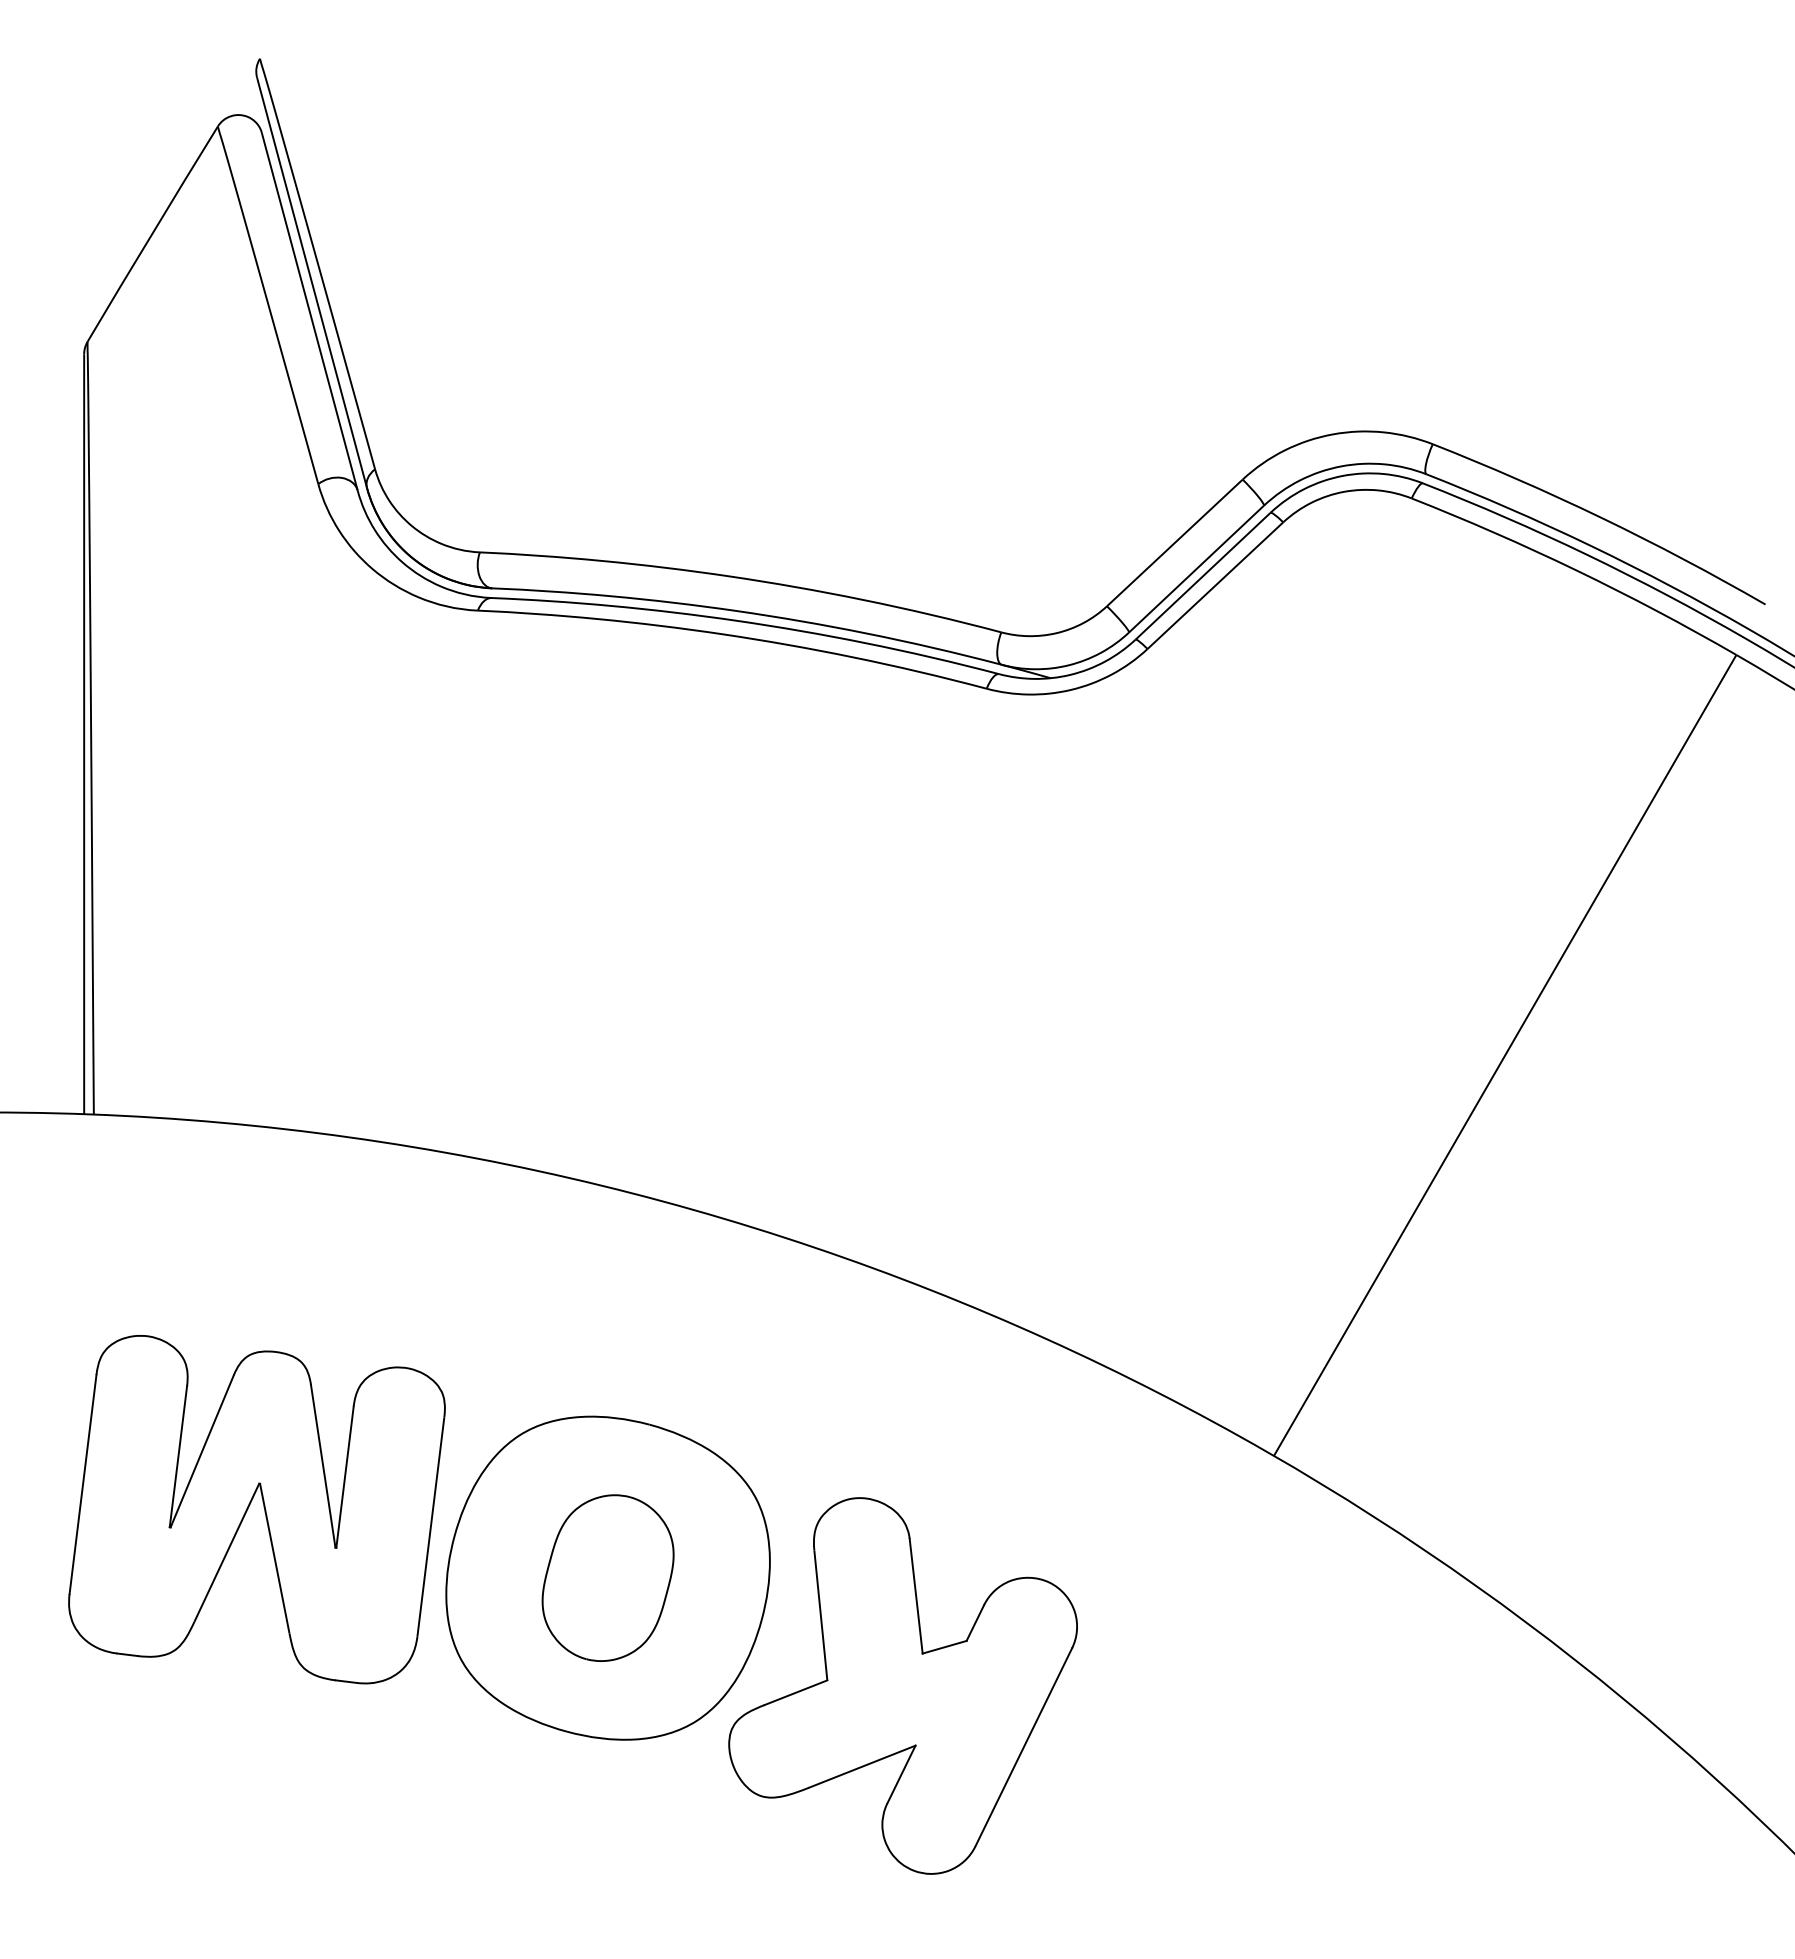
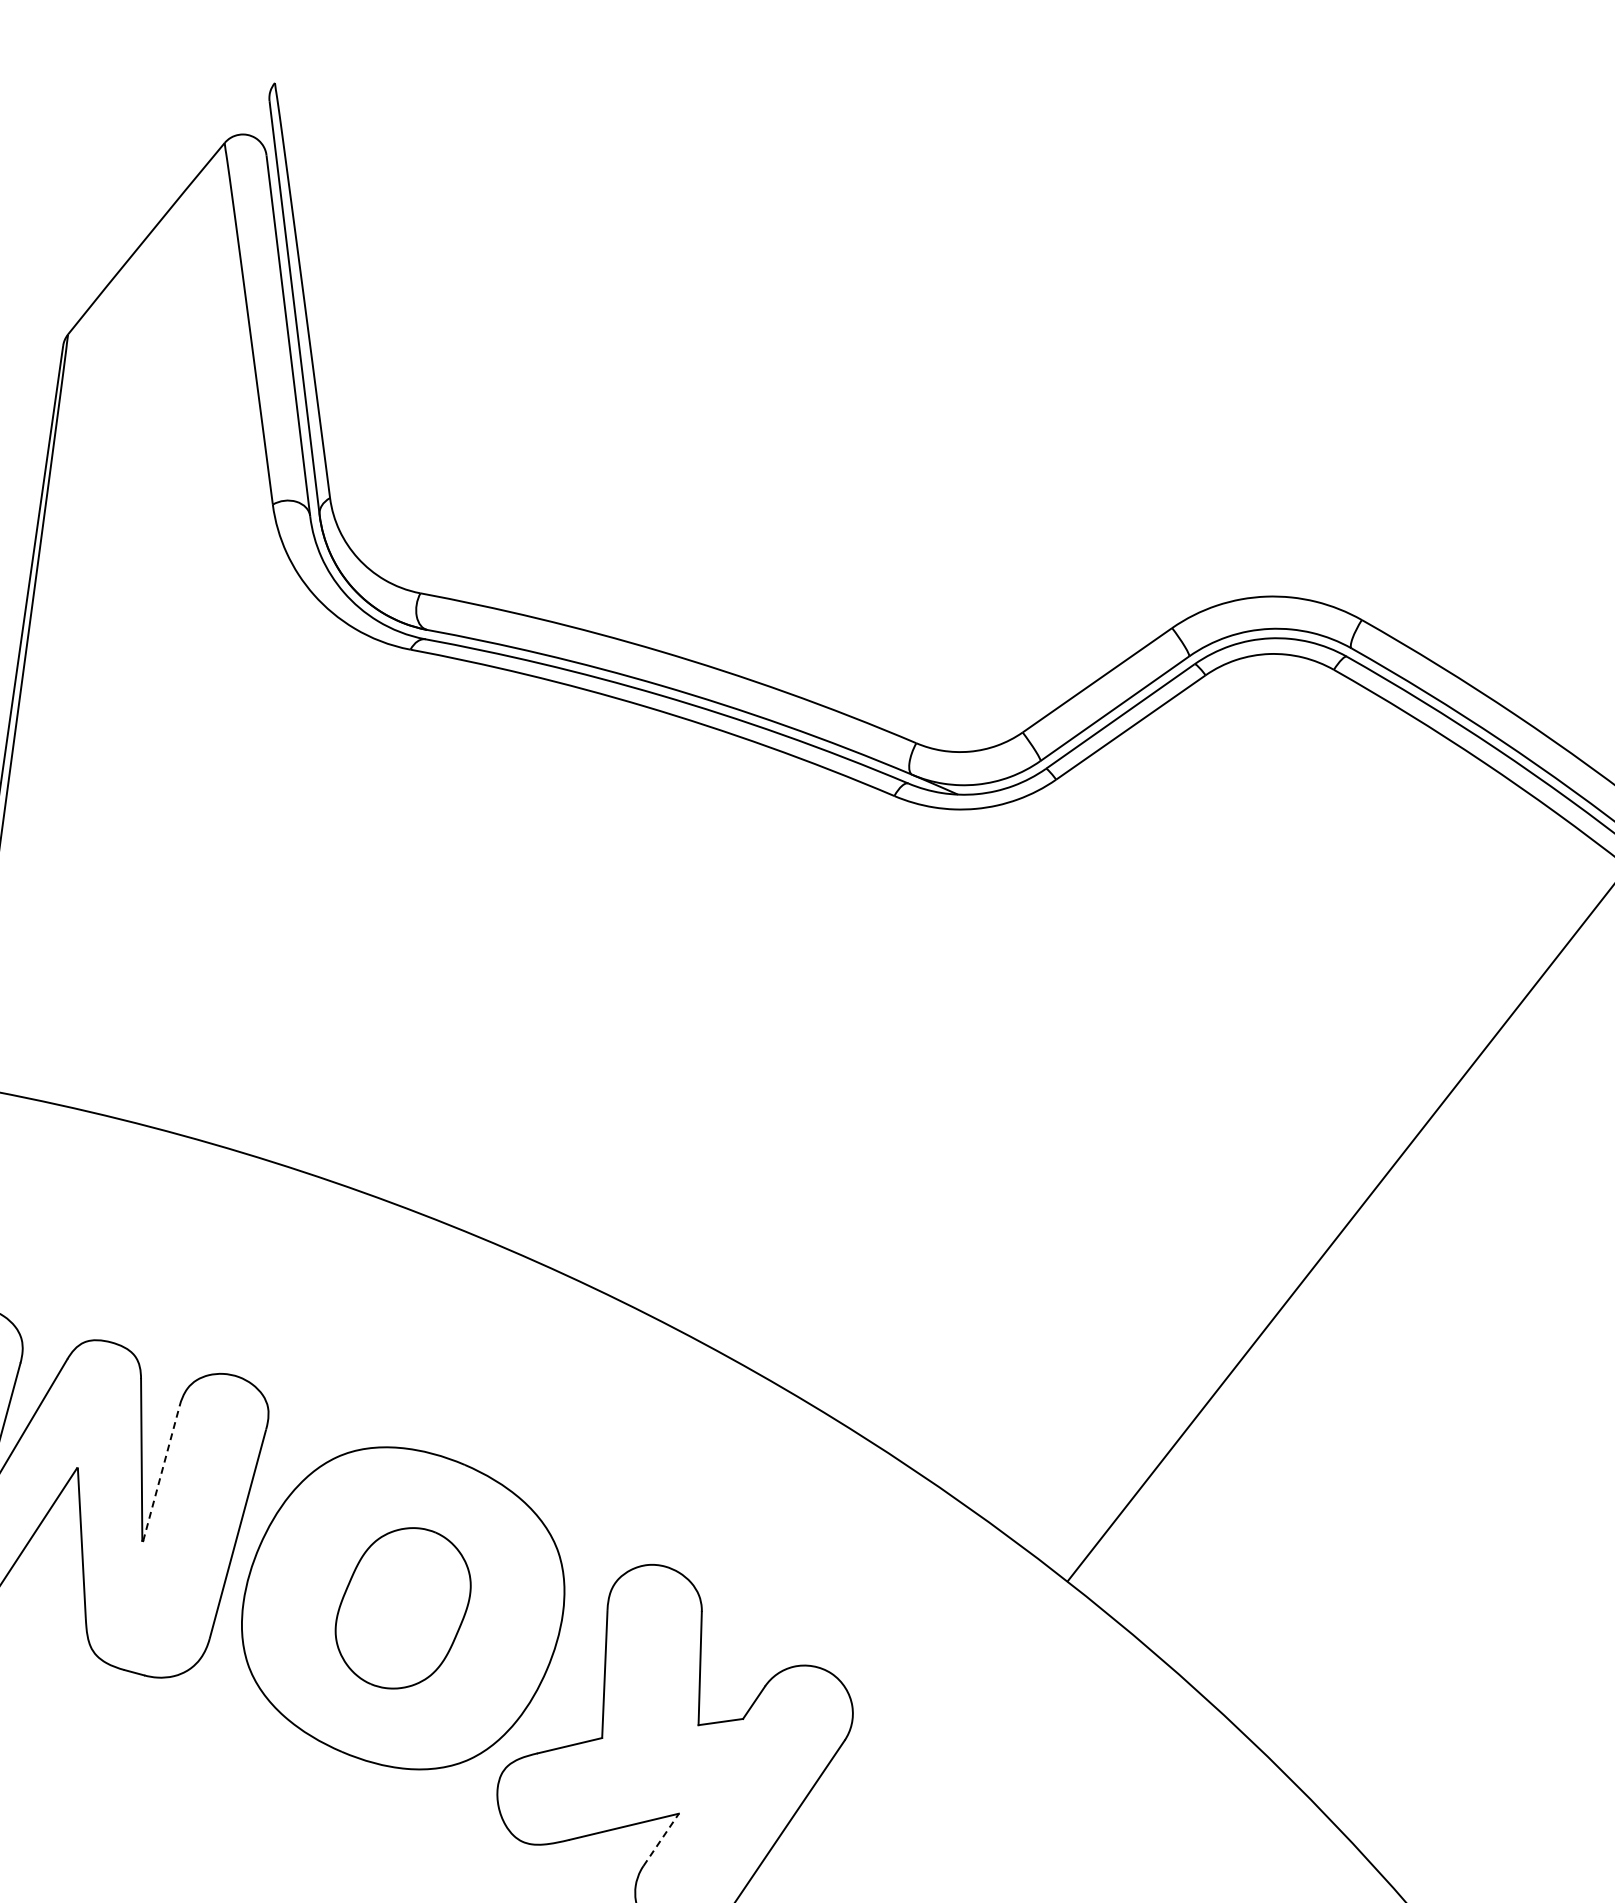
line: (345, 1476) -> (161, 1473), solid -> dashed
line: (901, 1774) -> (661, 1839), solid -> dashed

